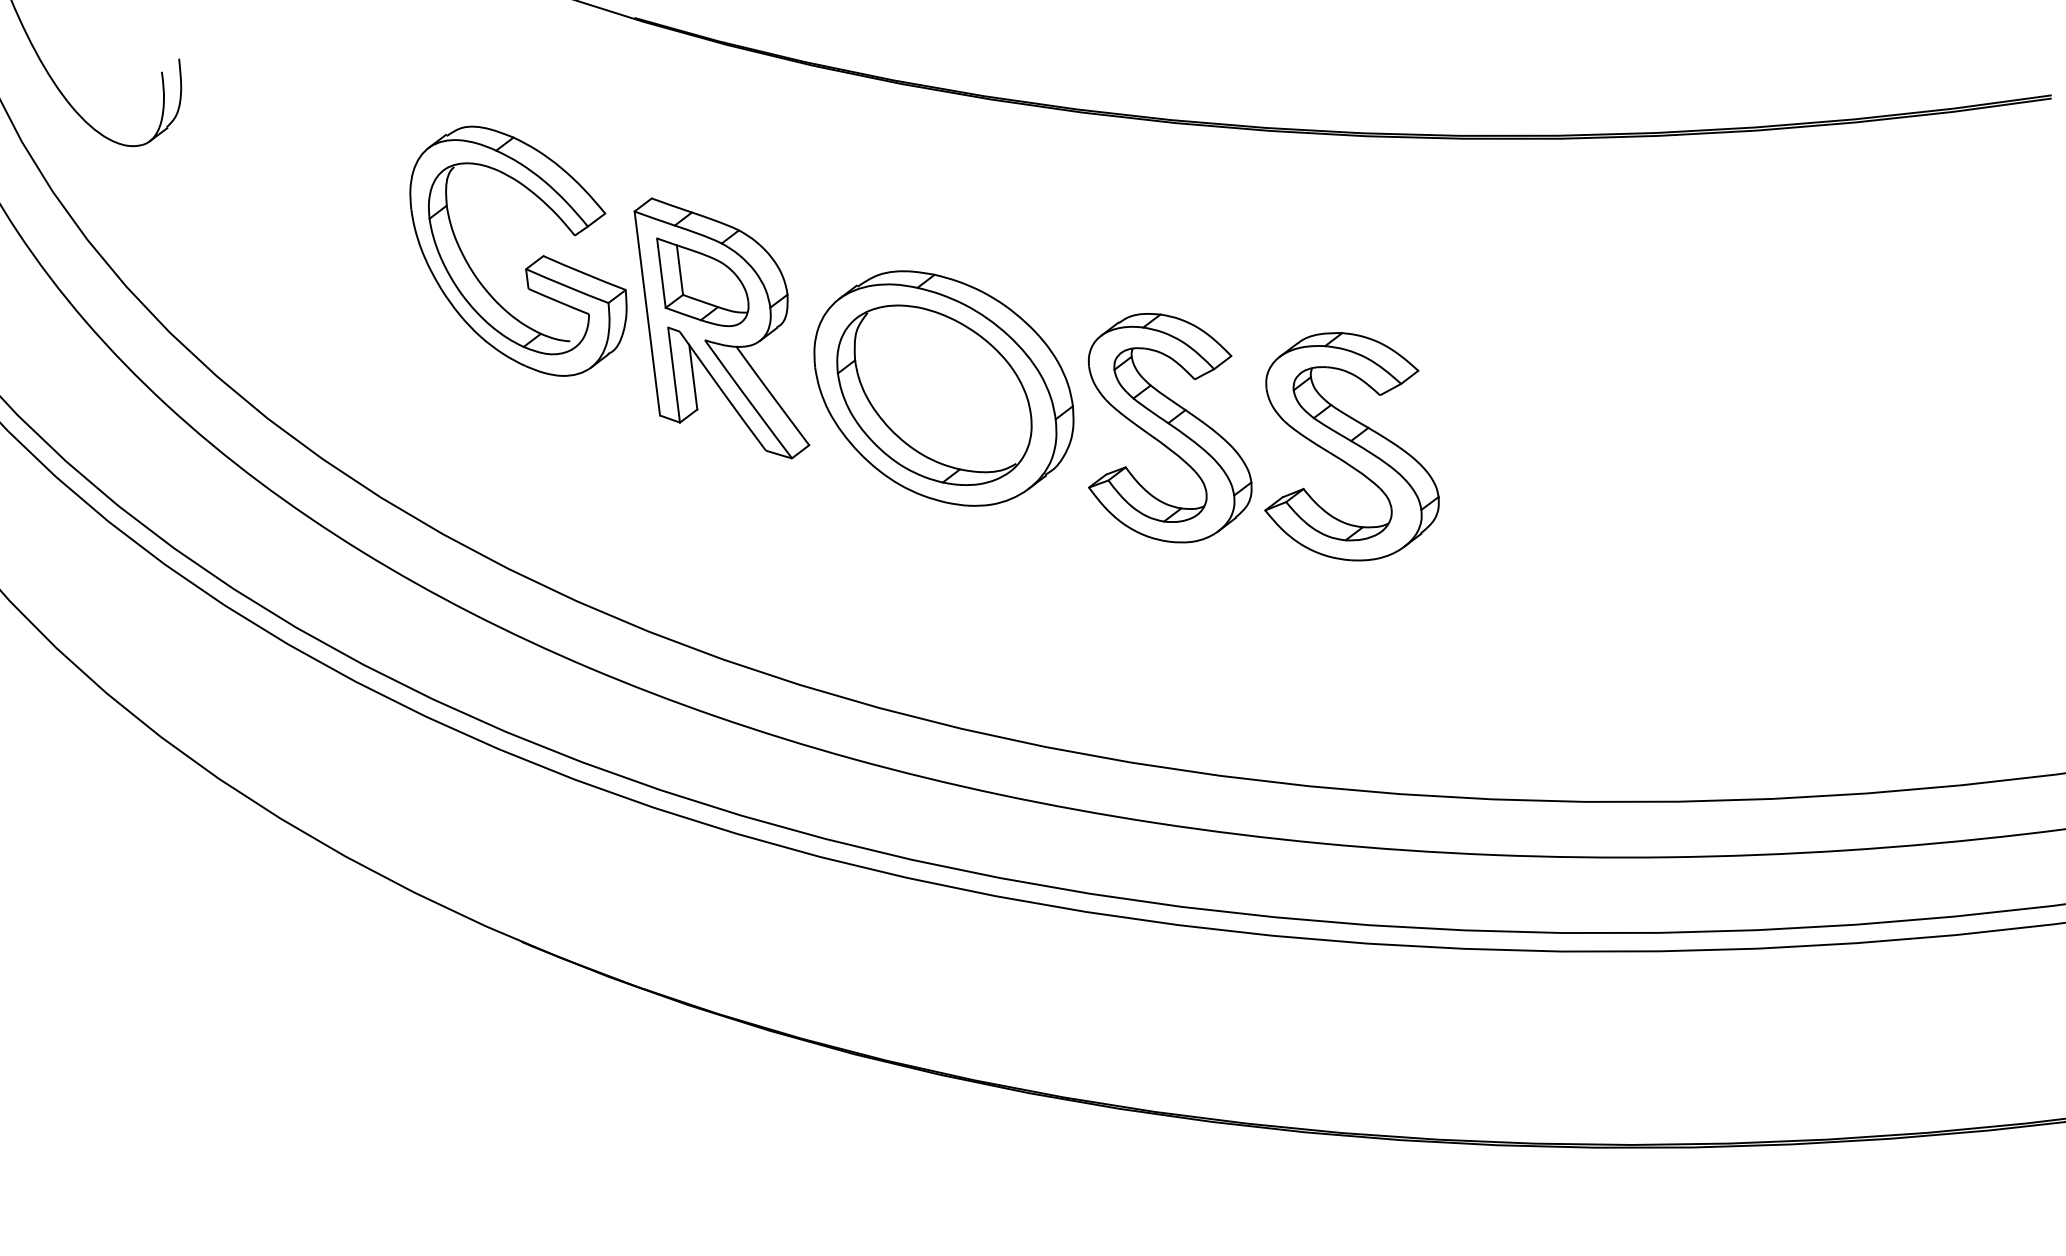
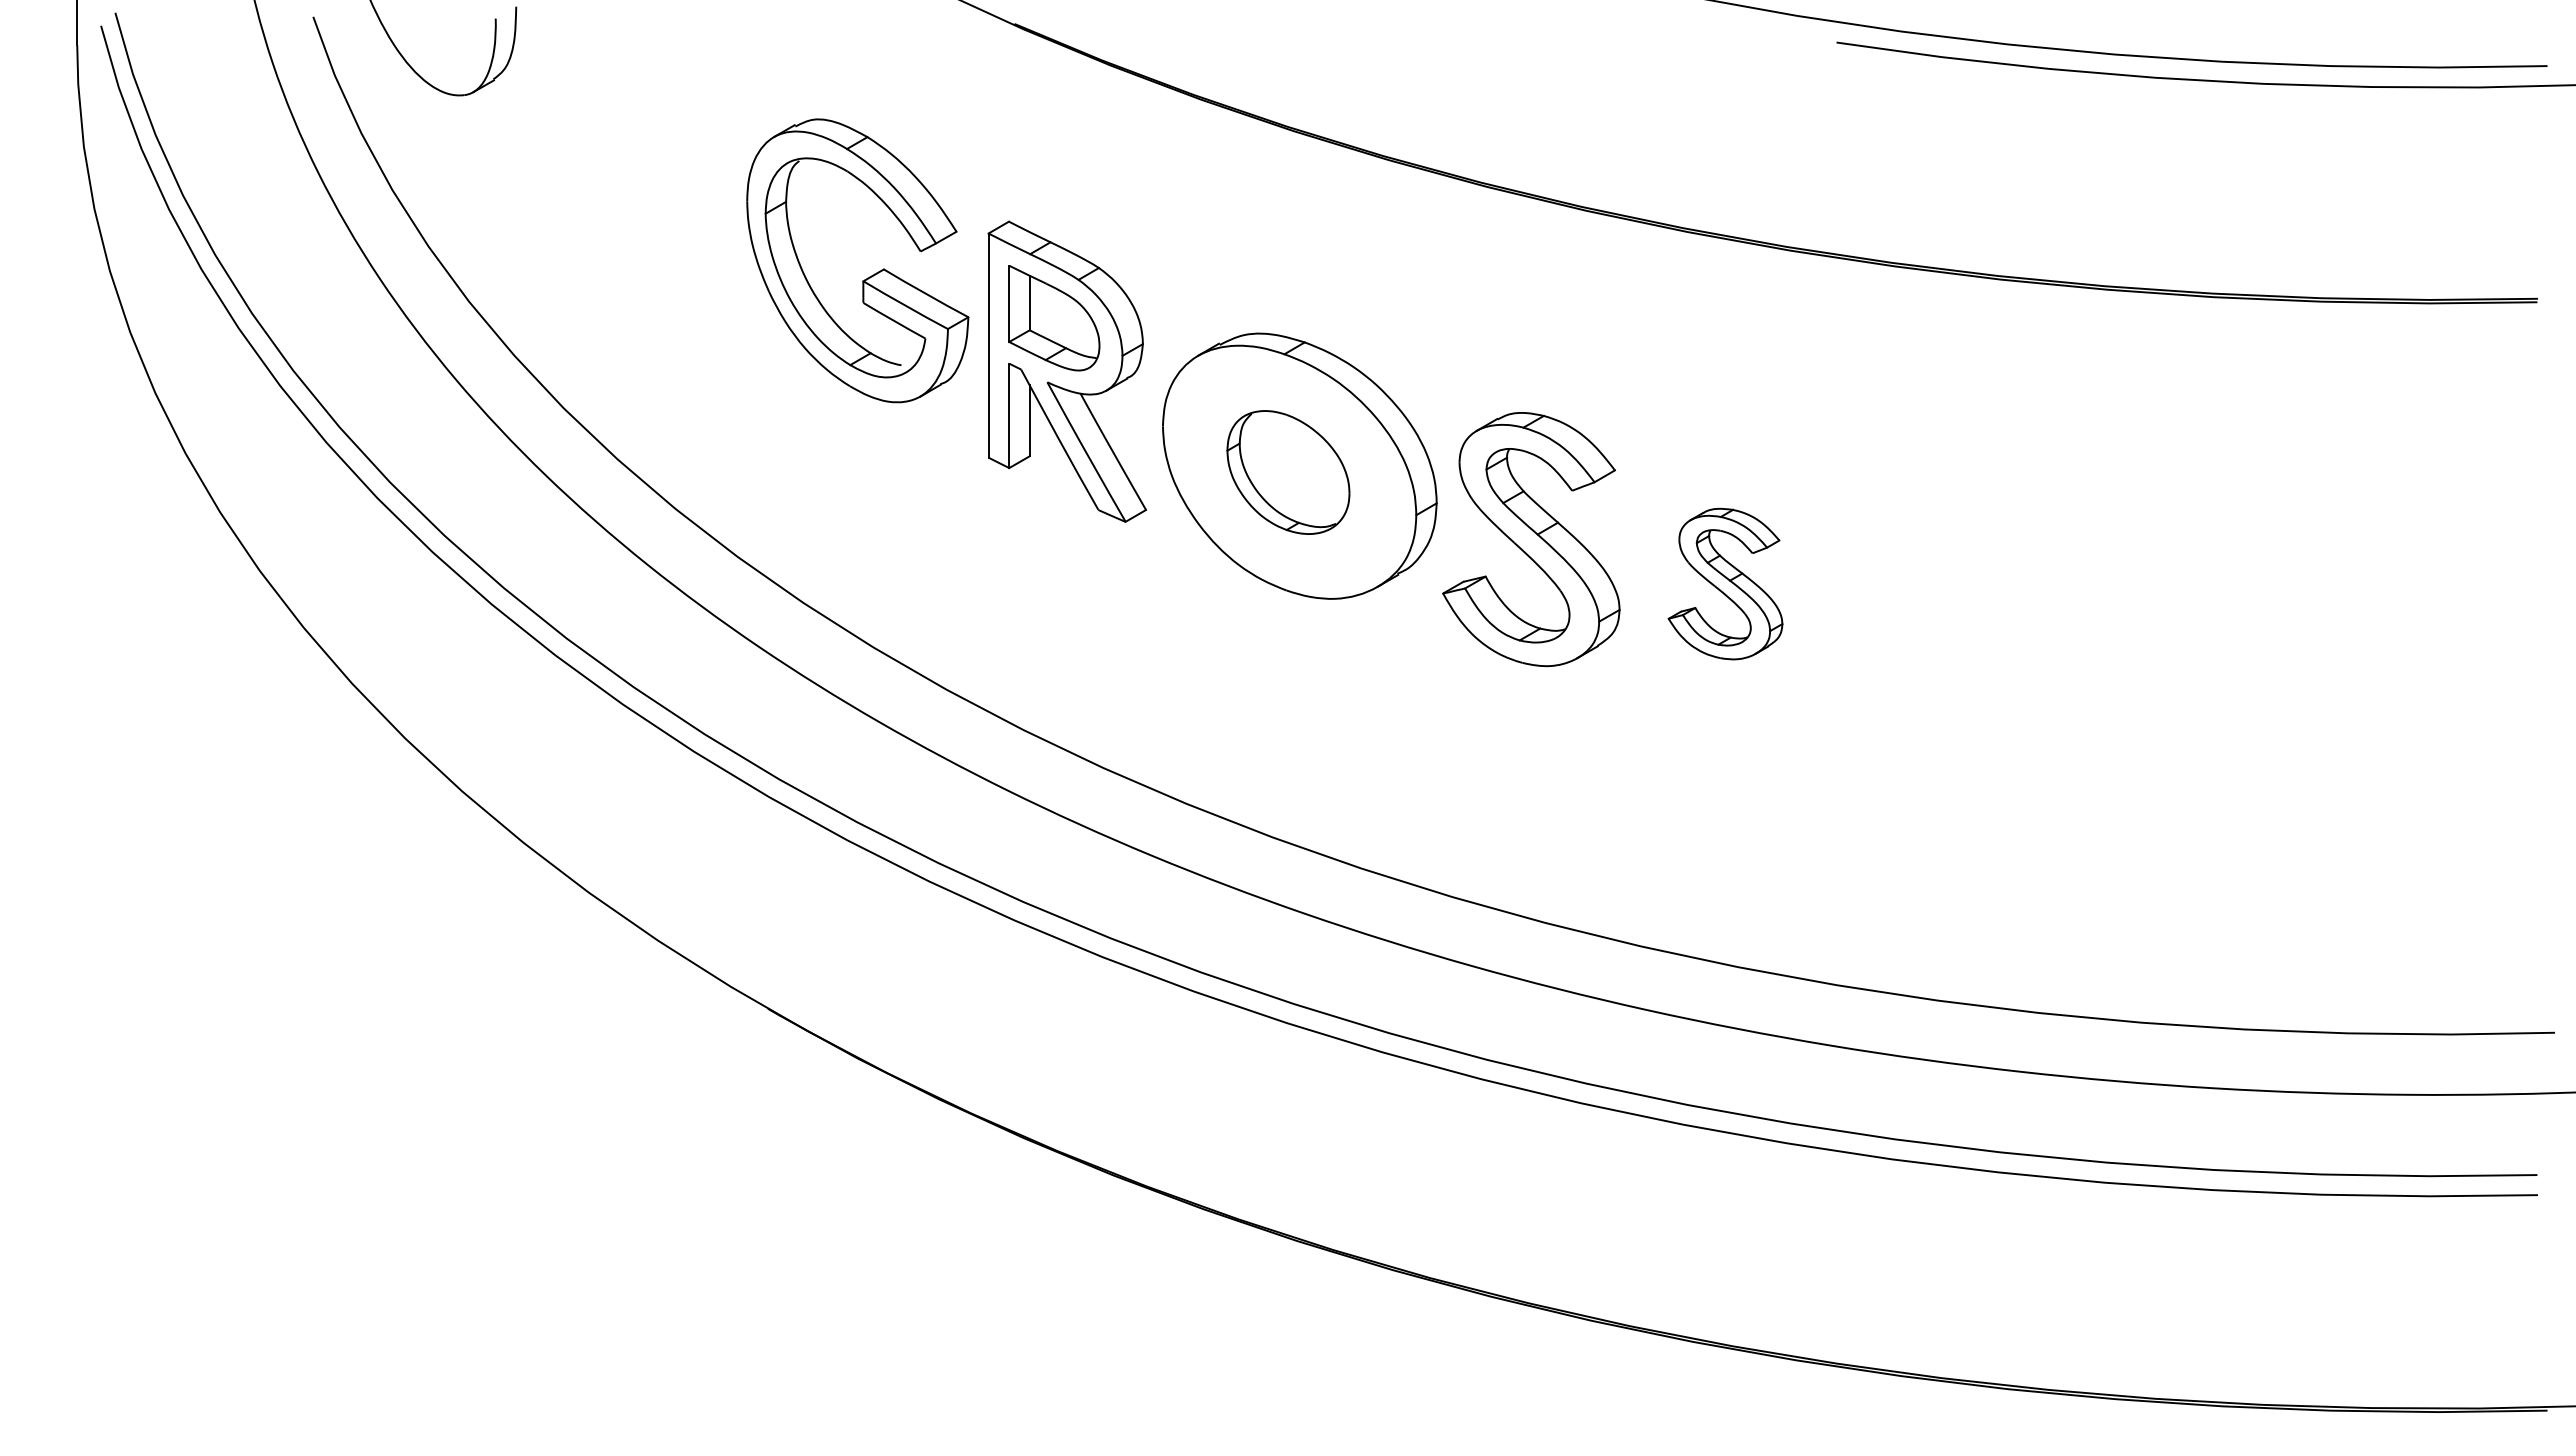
part: (934, 394) -> (1288, 472), size x0.6
part: (1344, 446) -> (1725, 583), size x0.6

